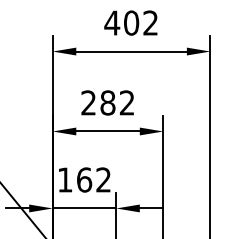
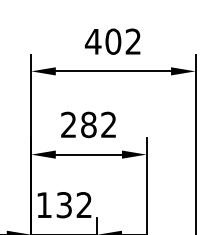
text: (84, 179) -> (64, 204), 162 -> 132

